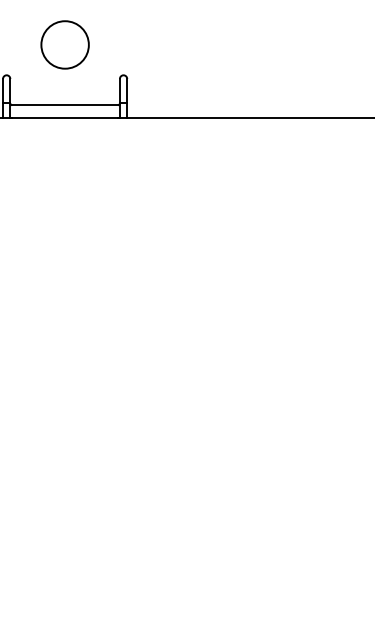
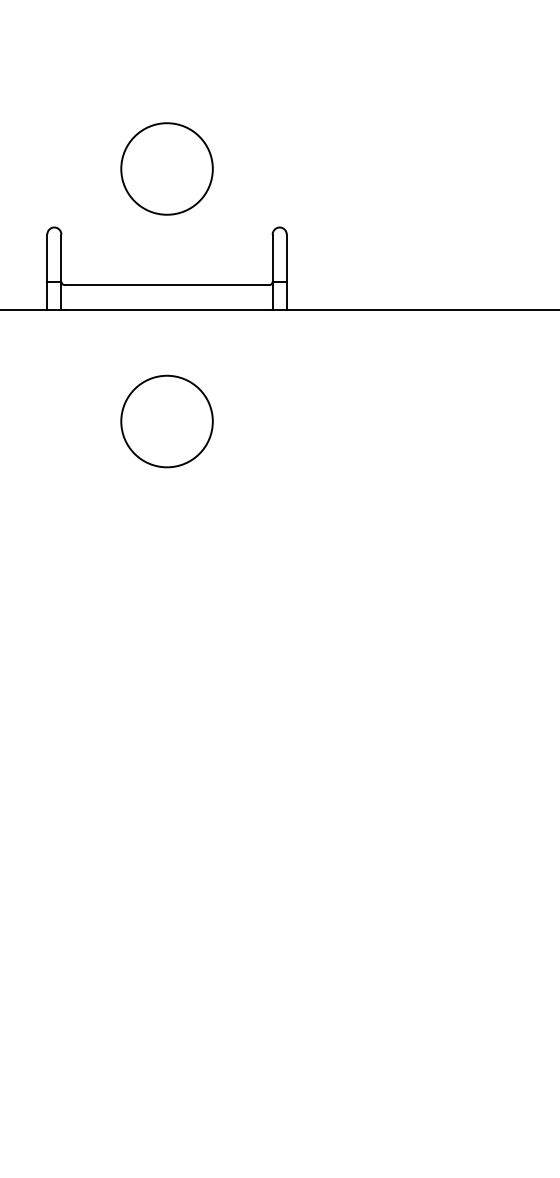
circle: (64, 175) -> (165, 420), added

